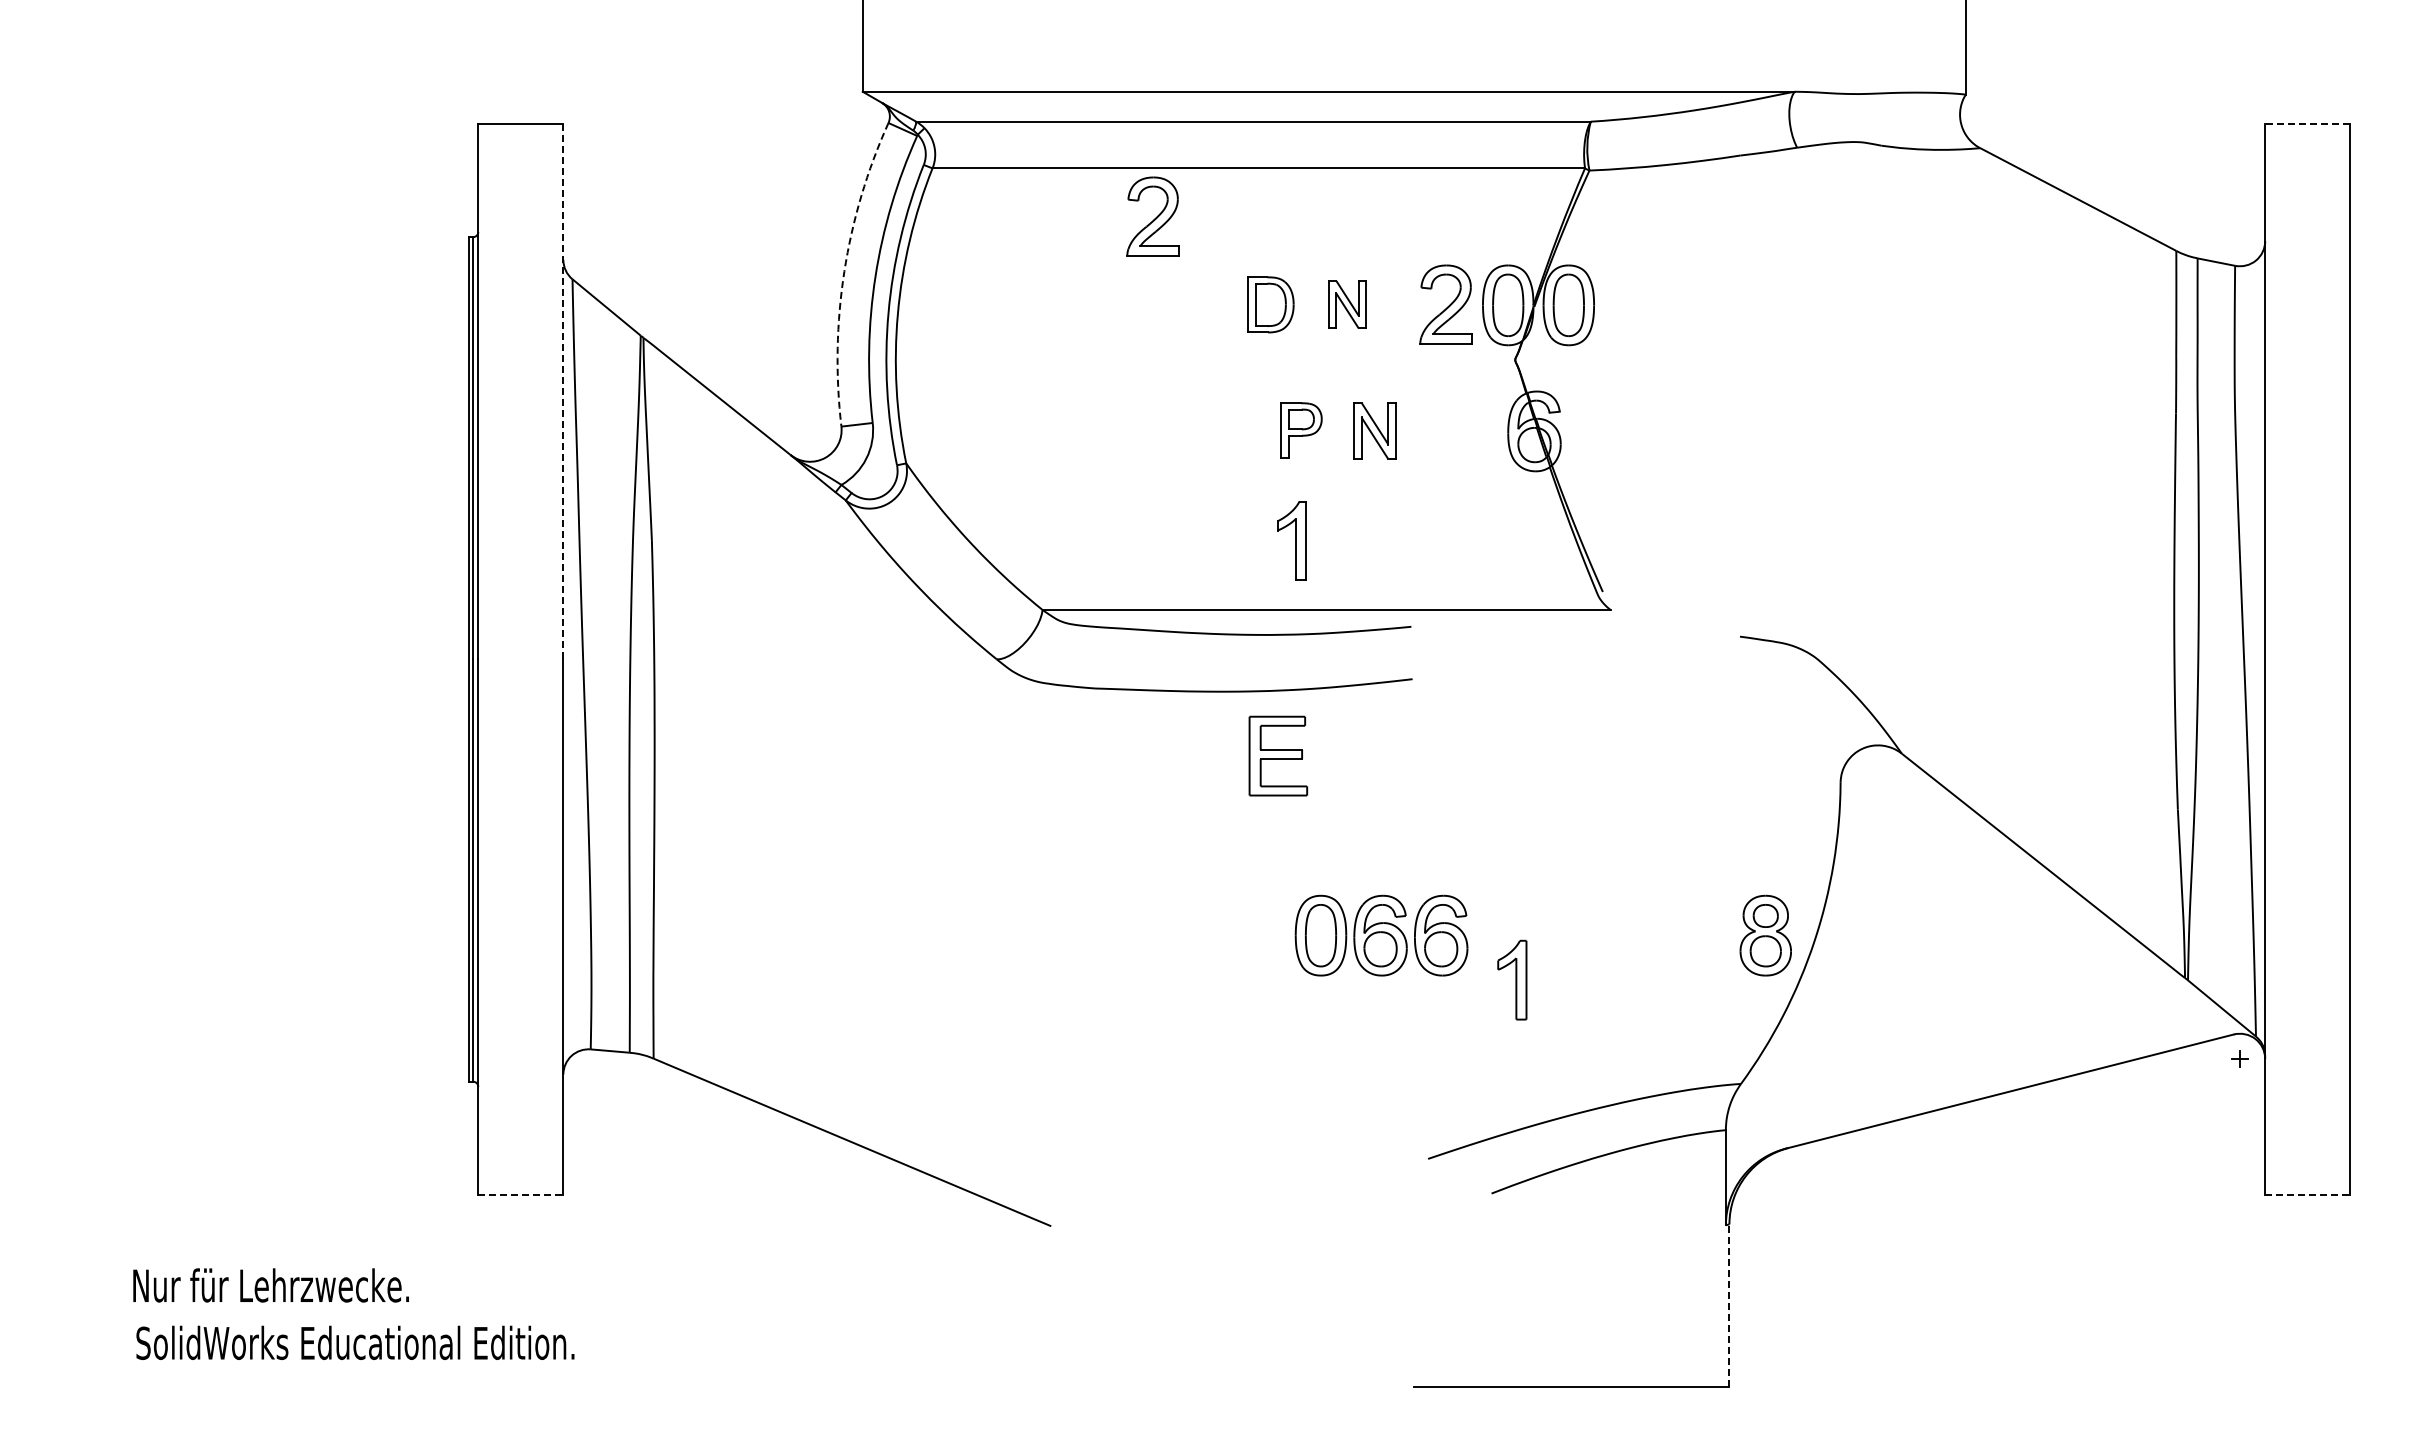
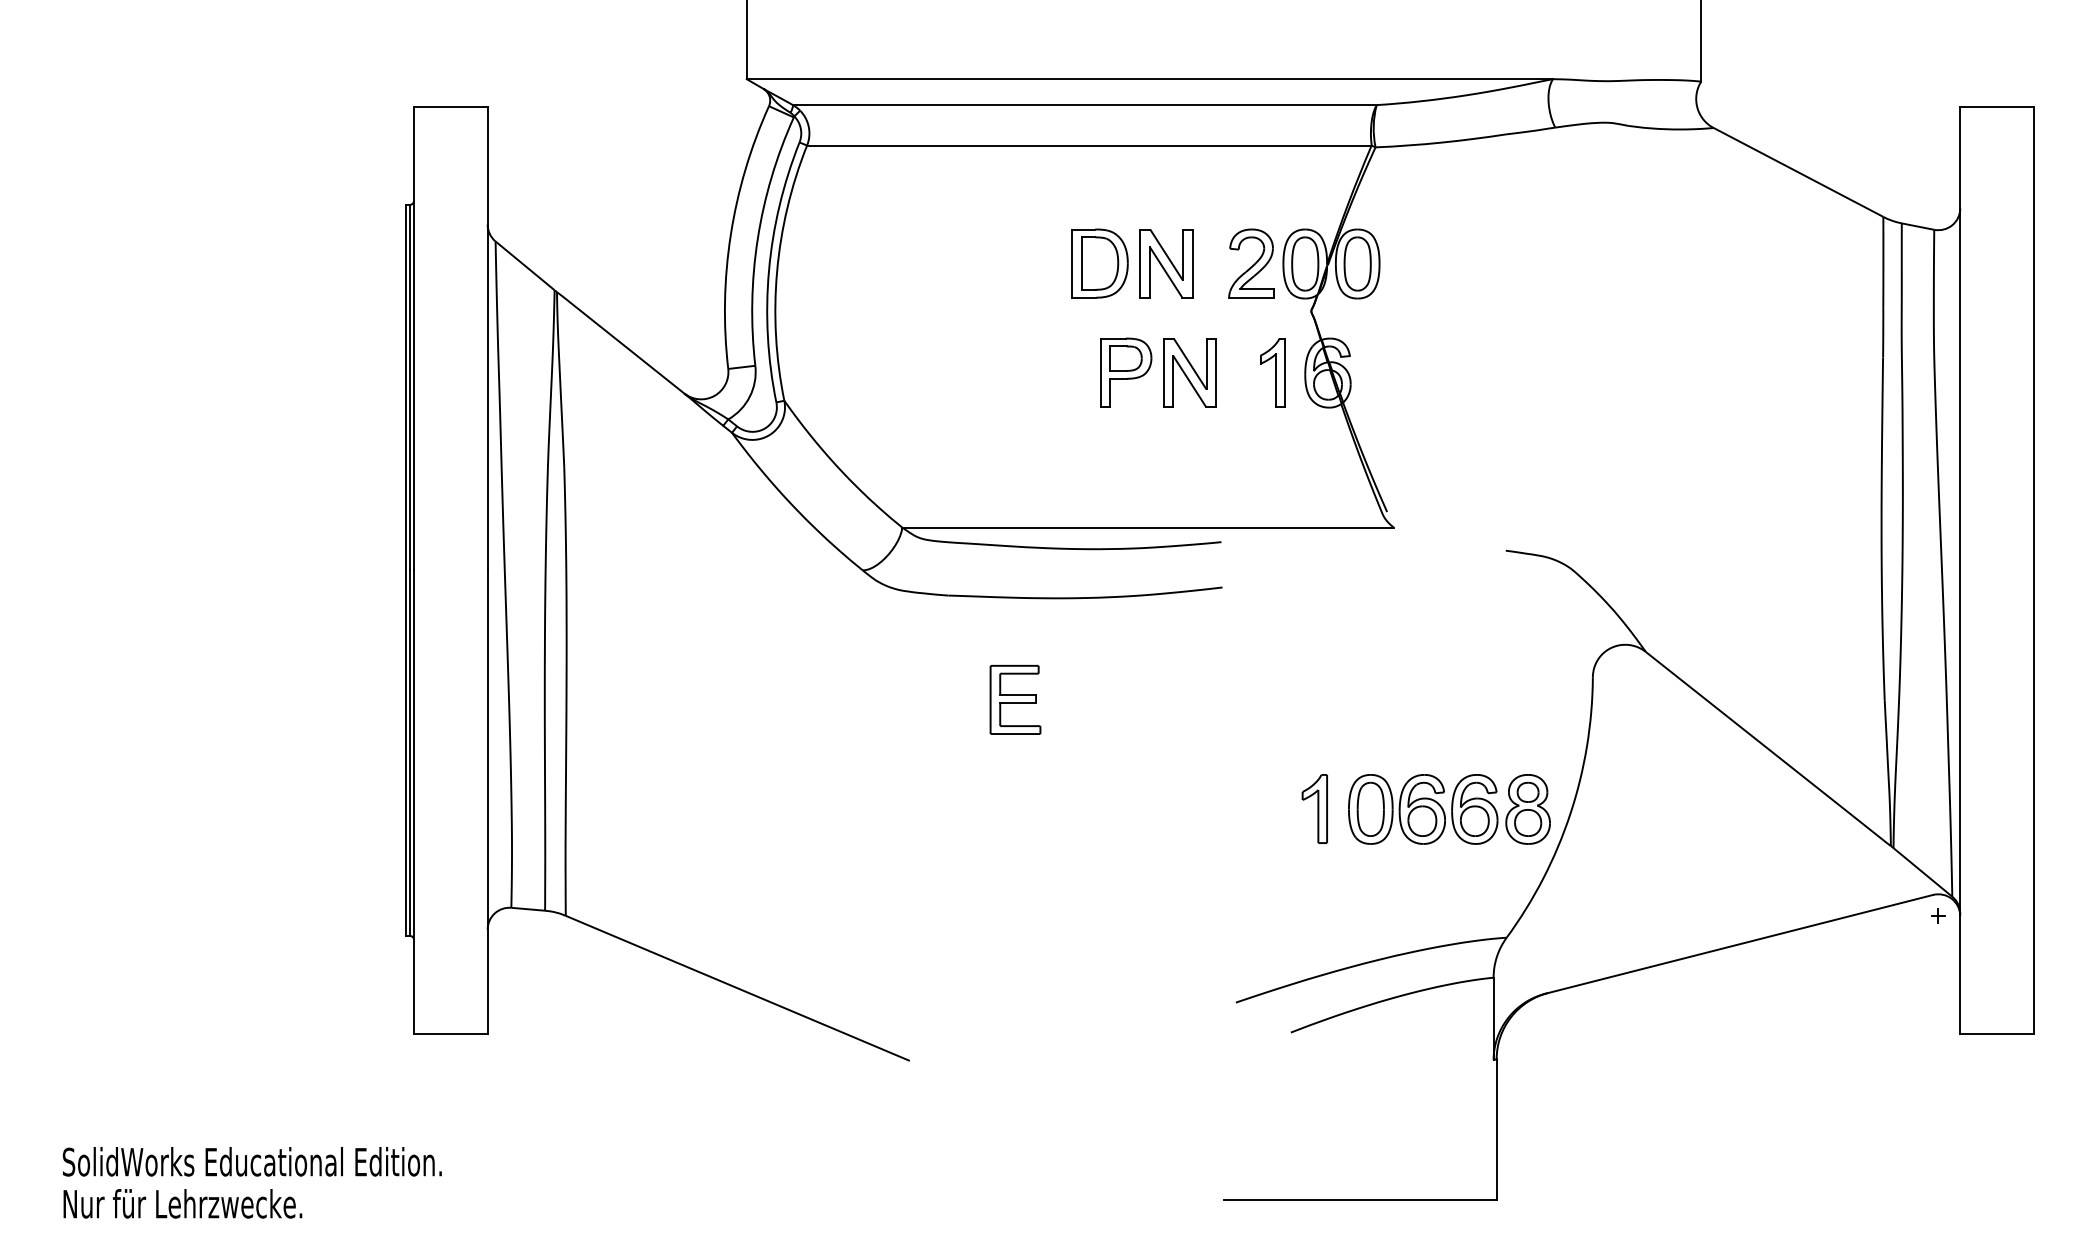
line: (2307, 123) -> (1996, 106), dashed -> solid
part: (1152, 216) -> (997, 187), removed
arc: (844, 271) -> (730, 234), dashed -> solid
part: (1271, 304) -> (1100, 263), size x1.43
part: (1347, 304) -> (1166, 263), size x1.67
line: (563, 391) -> (487, 338), dashed -> solid
part: (1301, 430) -> (1126, 372), size x1.43
part: (1374, 430) -> (1189, 372), size x1.43
part: (1291, 540) -> (1272, 372), moved
part: (1278, 755) -> (1015, 699), moved
part: (1381, 935) -> (1423, 809), moved
part: (1512, 979) -> (1315, 808), moved
line: (520, 1195) -> (450, 1034), dashed -> solid
line: (2307, 1195) -> (1996, 1034), dashed -> solid
text: (270, 1285) -> (182, 1203), moved
line: (1729, 1305) -> (1496, 1129), dashed -> solid
text: (355, 1342) -> (252, 1161), moved

